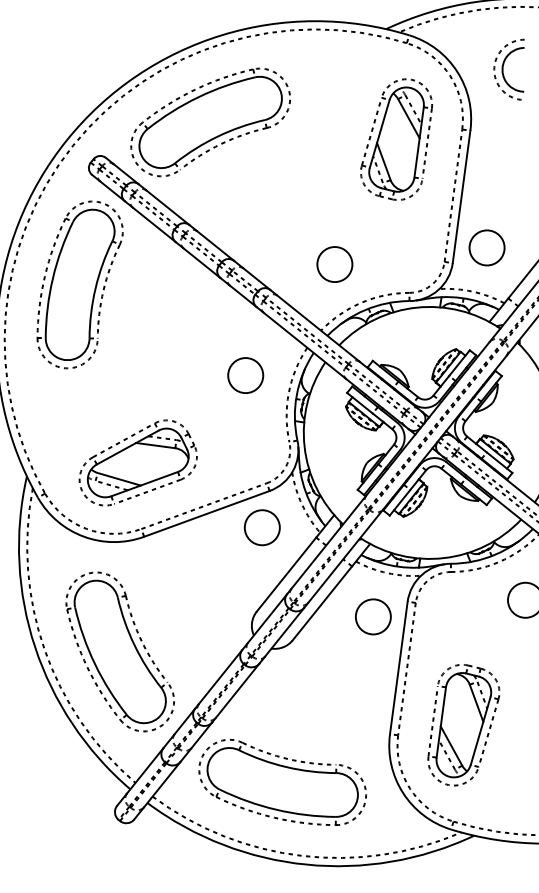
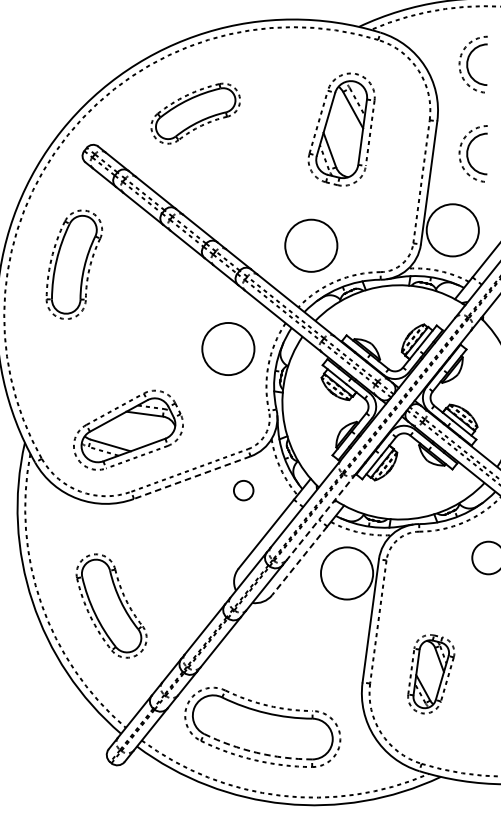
part: (210, 122) -> (195, 113), size x0.6
part: (396, 139) -> (341, 129), moved
part: (508, 165) -> (472, 153), added
circle: (486, 247) -> (452, 229), size x1.6
circle: (334, 264) -> (310, 245), size x1.6
part: (79, 284) -> (73, 264), size x0.7
circle: (245, 375) -> (228, 348), size x1.6
line: (206, 513) -> (191, 477), solid -> dashed
circle: (261, 527) -> (243, 490), size x0.6
line: (345, 556) -> (321, 517), solid -> dashed
line: (322, 603) -> (299, 560), solid -> dashed
circle: (372, 616) -> (346, 573), size x1.6
part: (119, 651) -> (111, 605), size x0.7
part: (463, 725) -> (430, 674), size x0.7
arc: (276, 809) -> (257, 752), solid -> dashed

